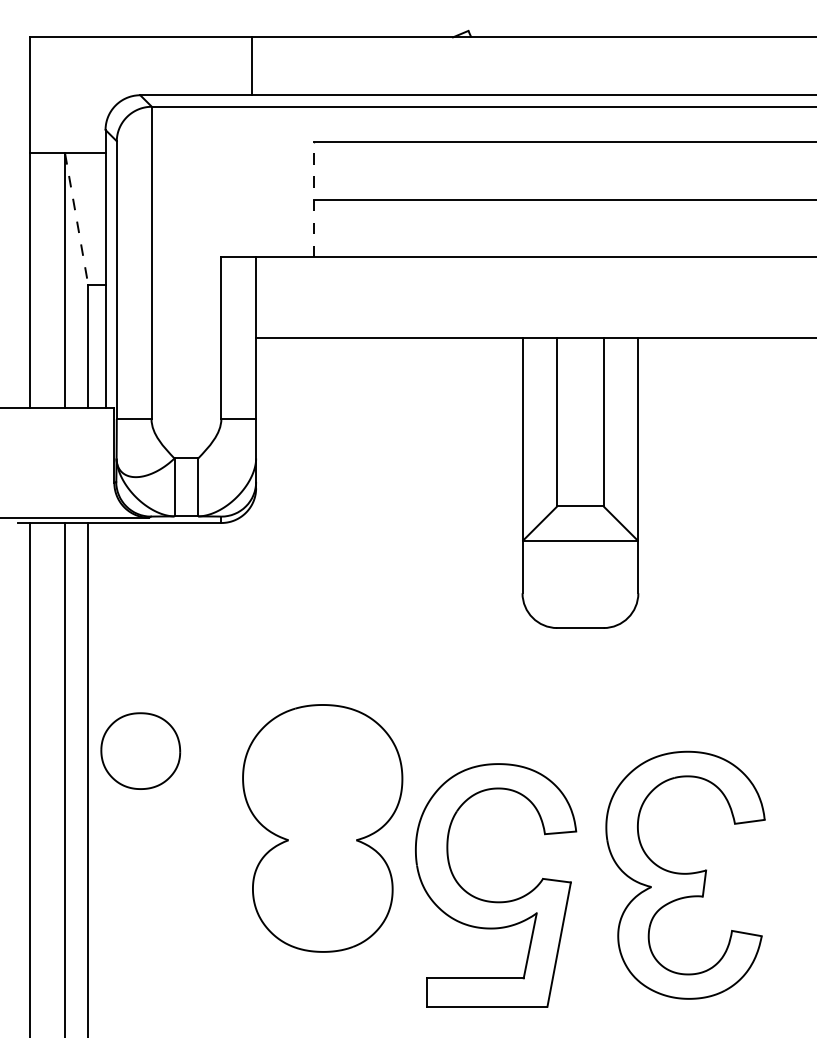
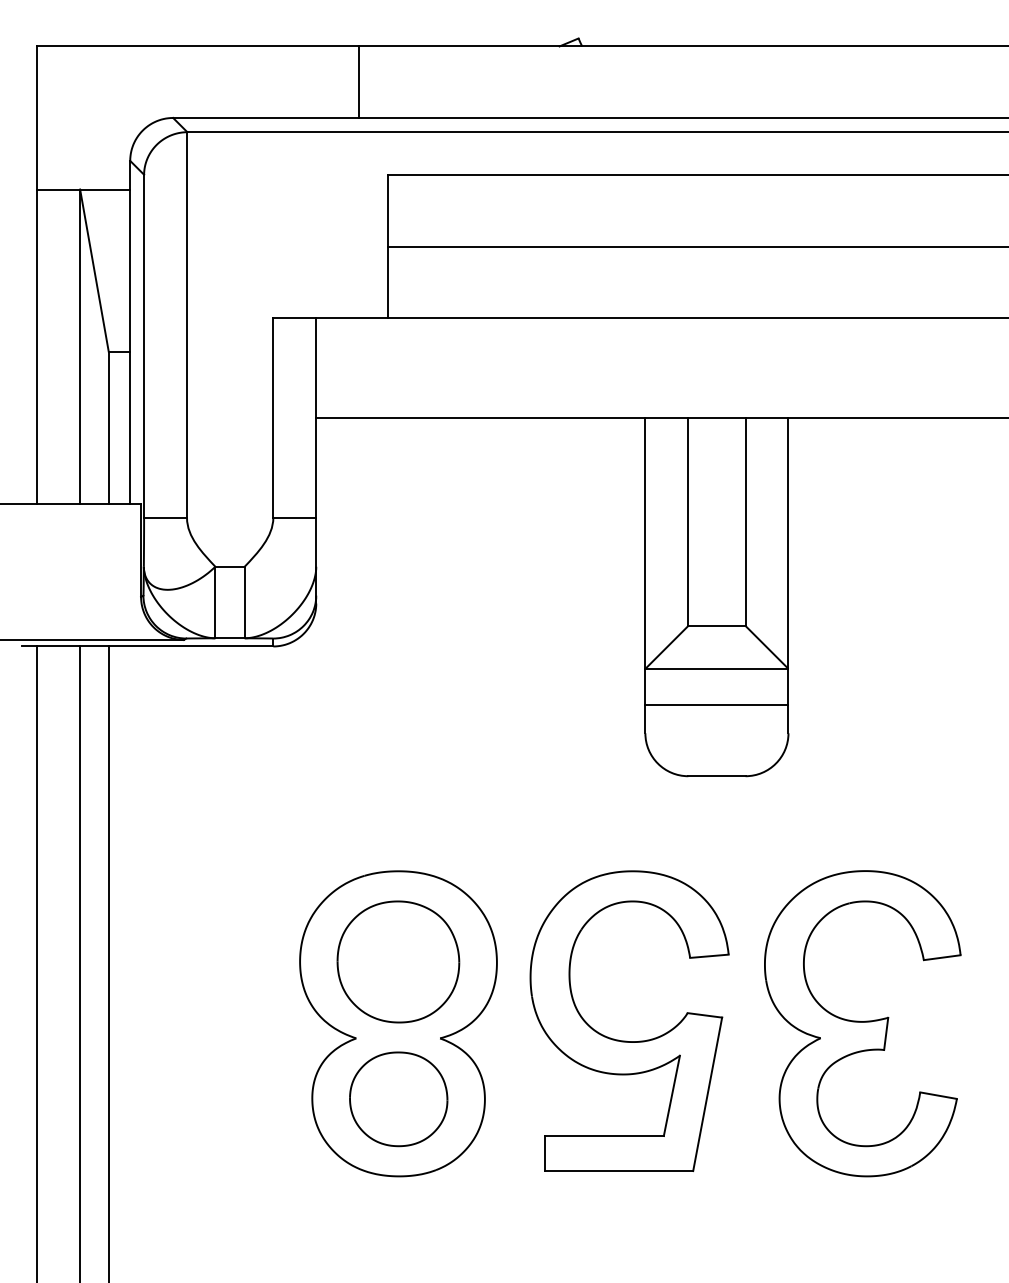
line: (252, 65) -> (359, 81), moved
line: (313, 199) -> (387, 246), dashed -> solid
line: (76, 219) -> (94, 271), dashed -> solid
line: (580, 569) -> (716, 704), added
part: (140, 751) -> (398, 1099), moved
part: (322, 778) -> (398, 961), added
part: (685, 875) -> (862, 1023), moved
part: (493, 901) -> (626, 1040), moved

